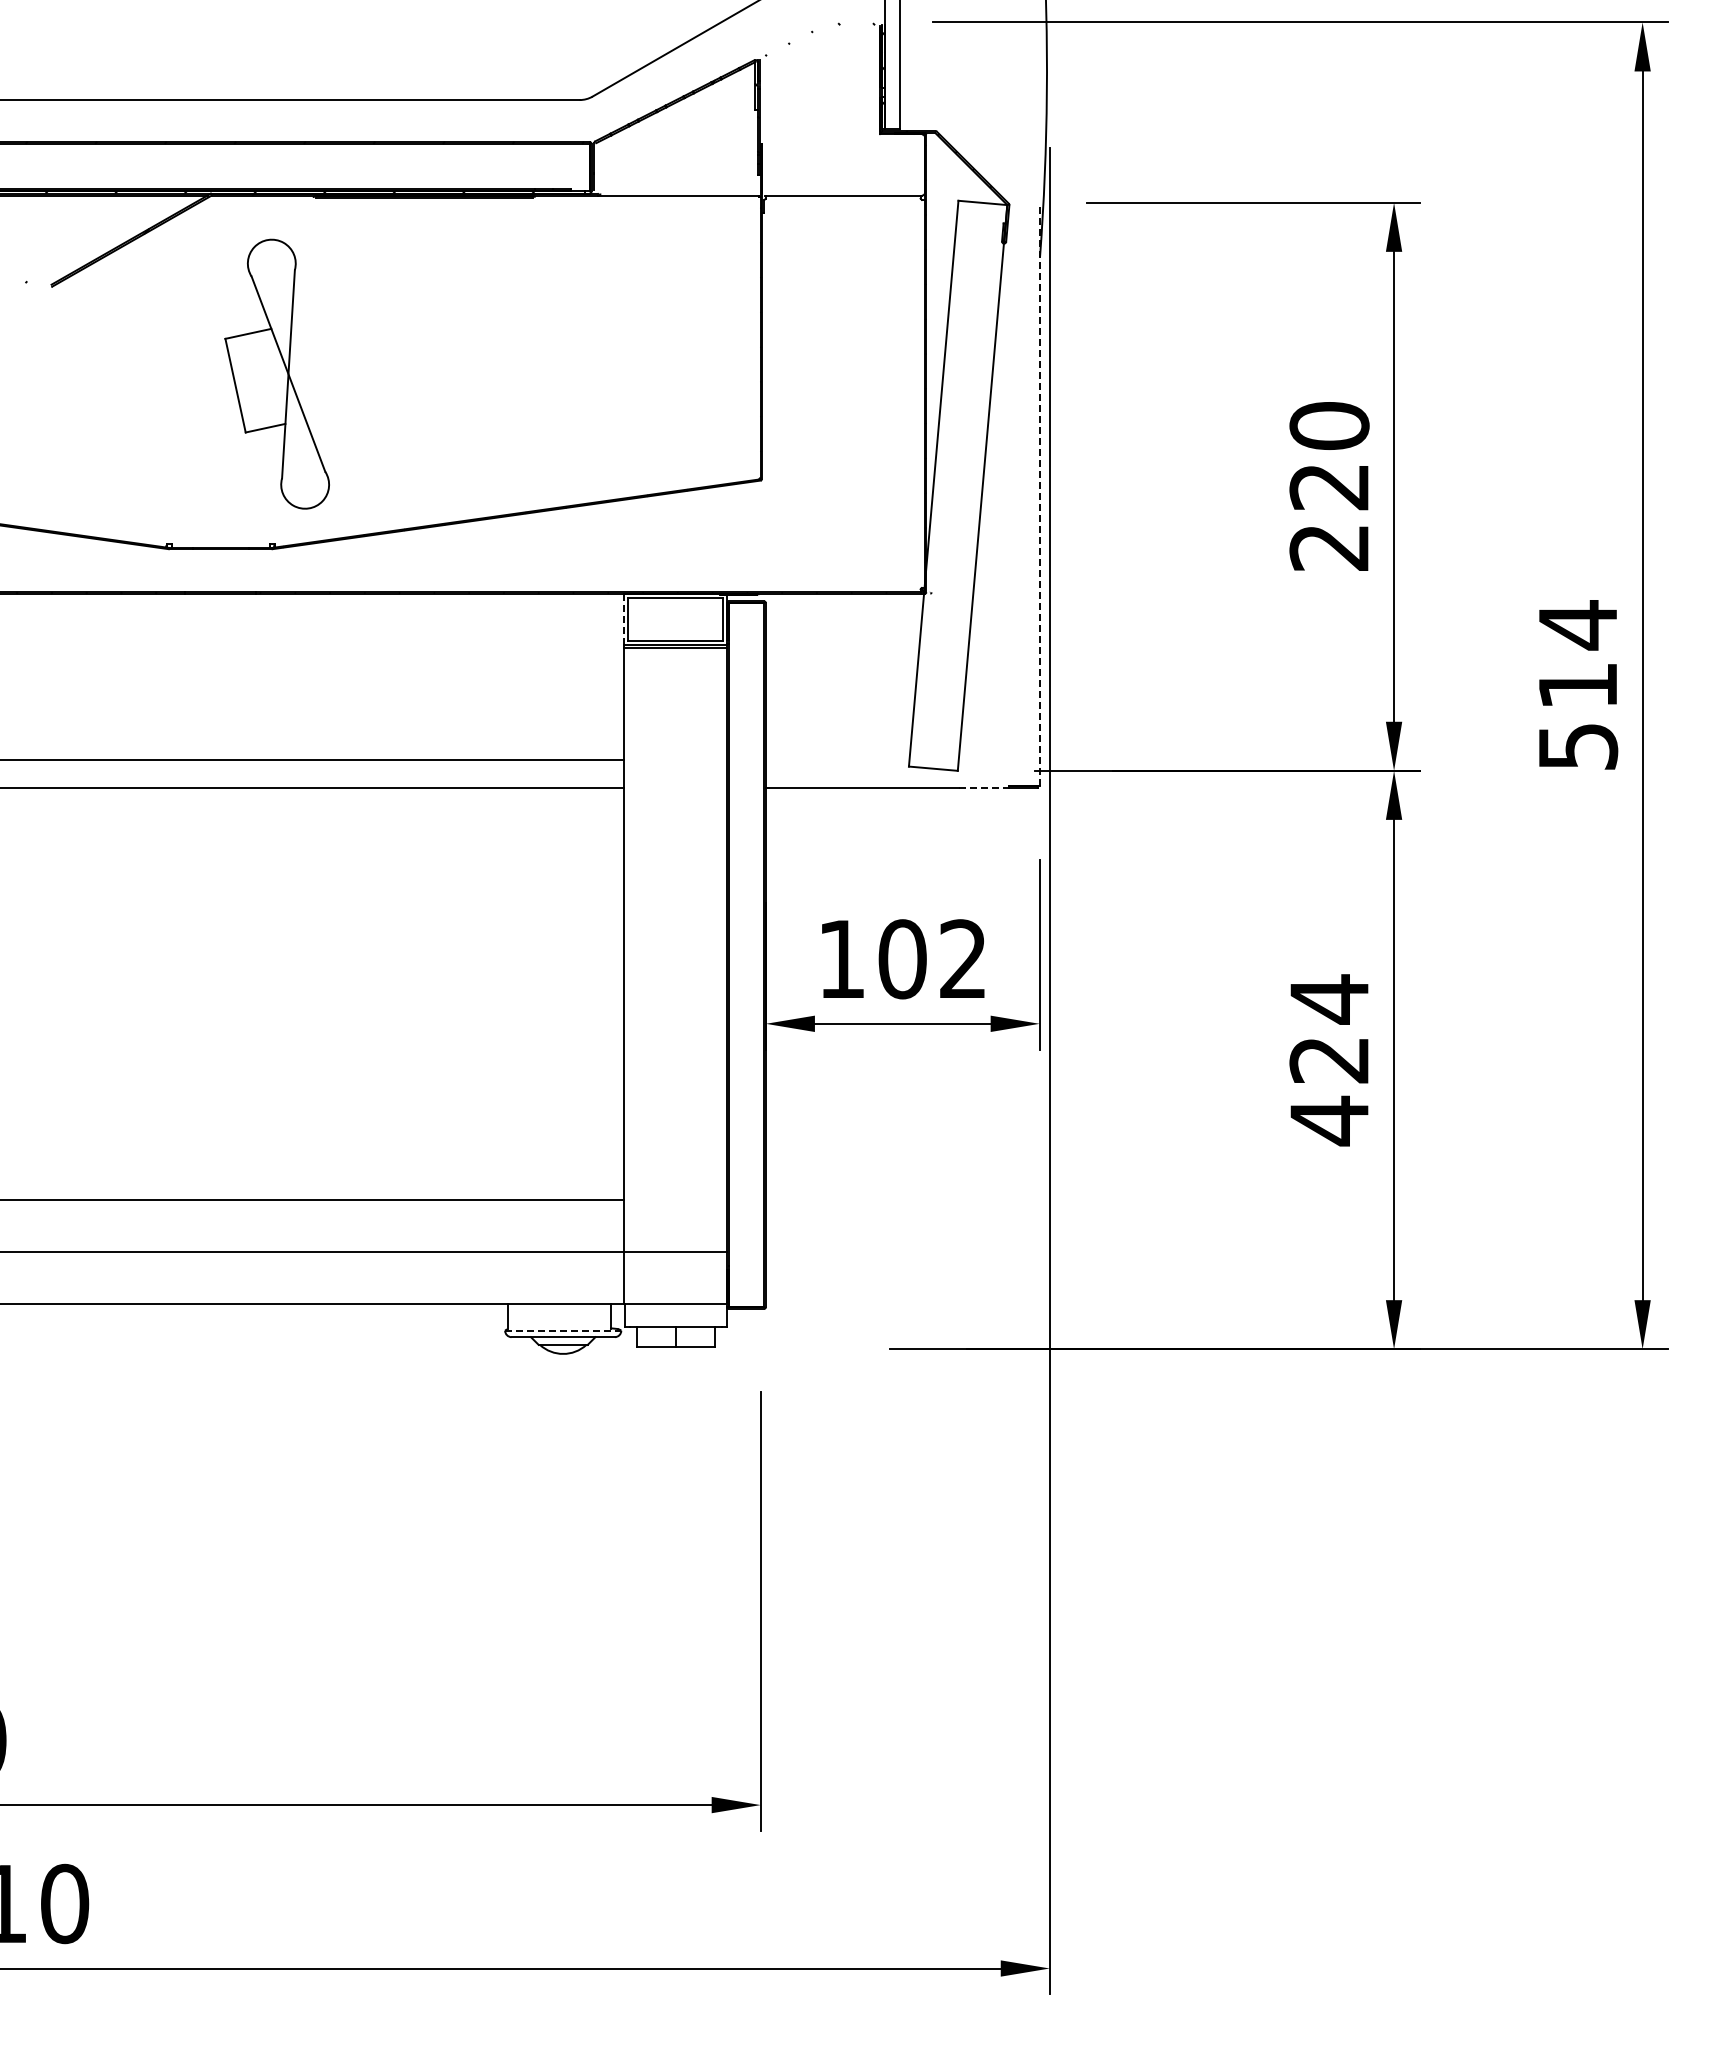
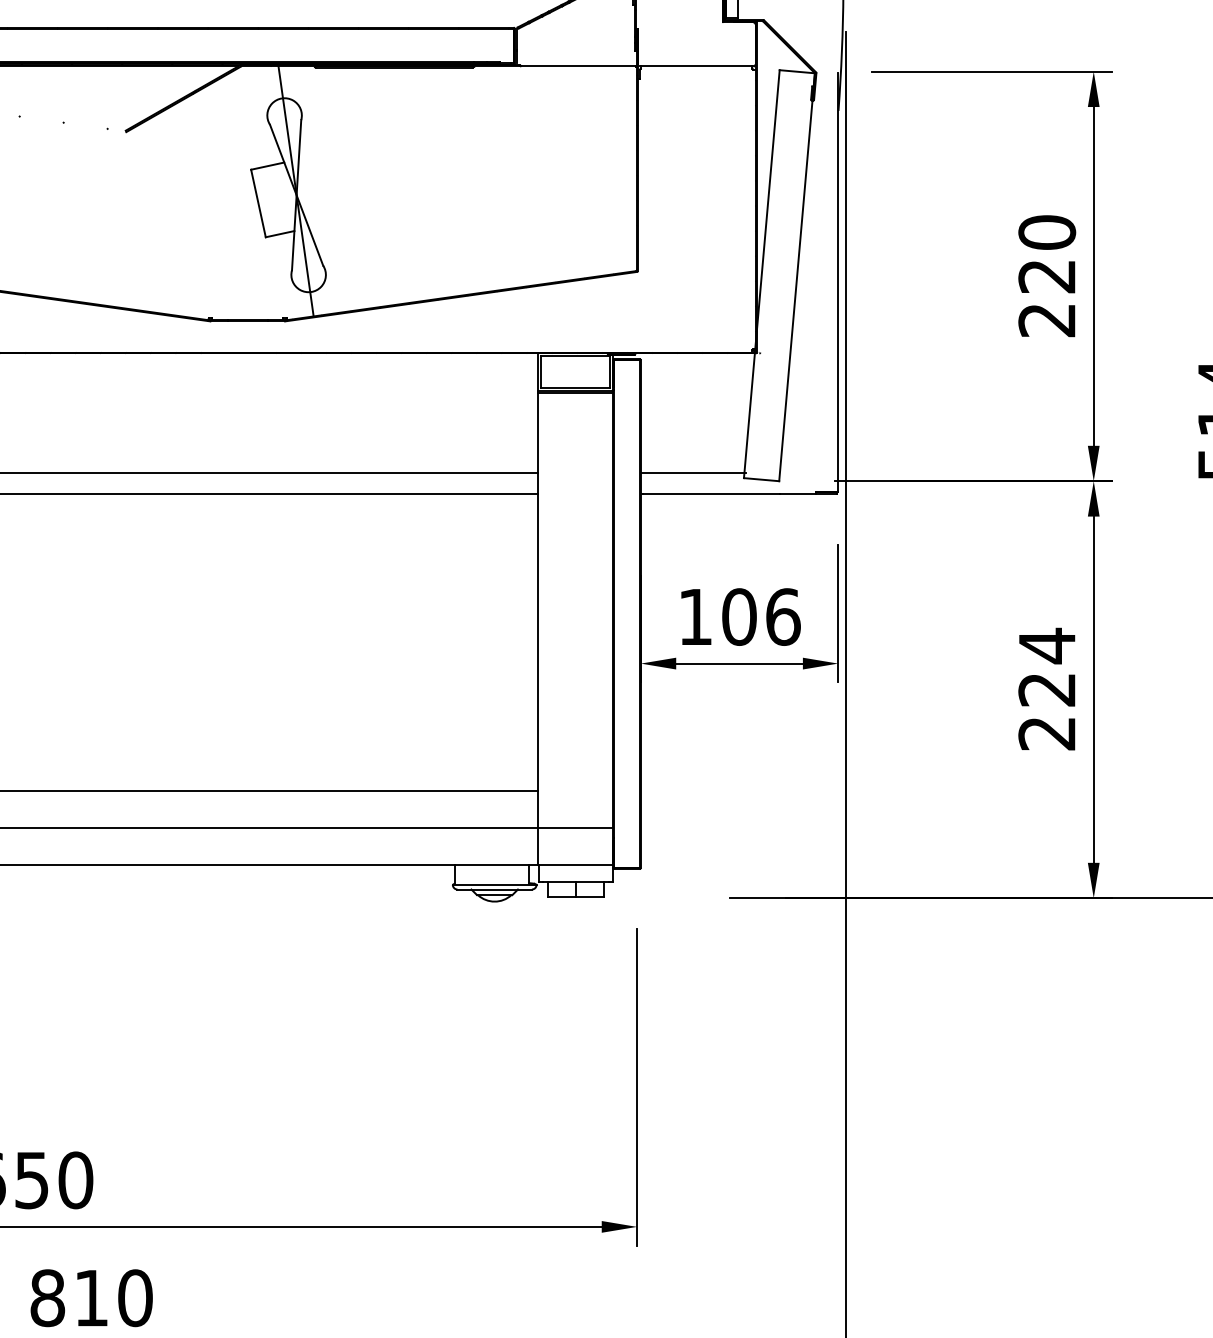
line: (287, 367) -> (295, 190), added
line: (1039, 495) -> (838, 282), dashed -> solid
line: (623, 619) -> (538, 372), dashed -> solid
line: (838, 759) -> (693, 473), added
line: (984, 788) -> (798, 493), dashed -> solid
text: (963, 959) -> (783, 617), 102 -> 106
text: (1328, 1120) -> (1046, 733), 424 -> 224
line: (563, 1330) -> (494, 884), dashed -> solid

